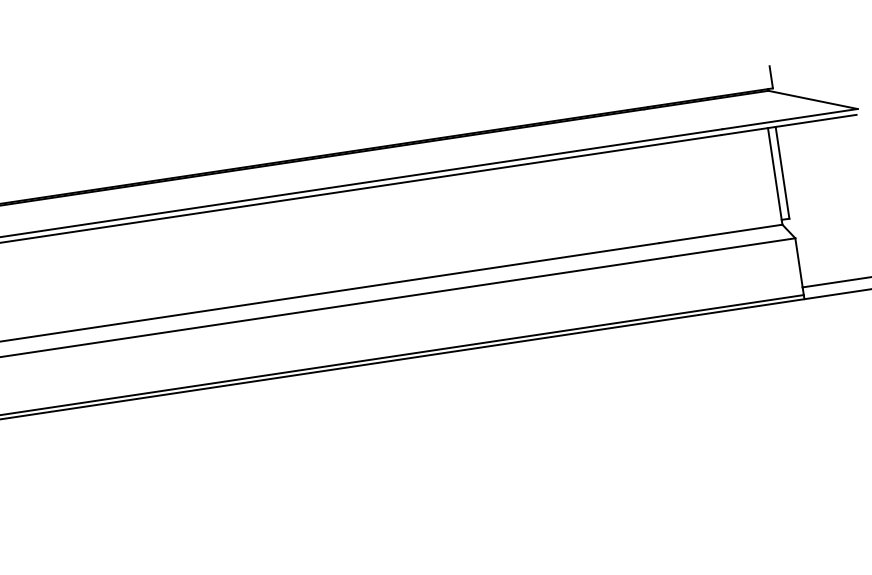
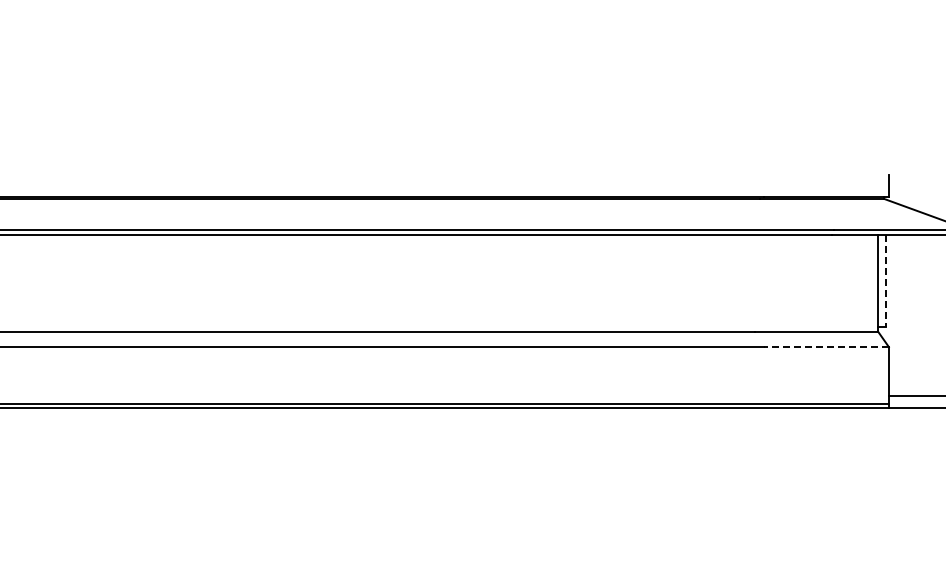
line: (782, 173) -> (885, 281), solid -> dashed
line: (732, 248) -> (826, 347), solid -> dashed

